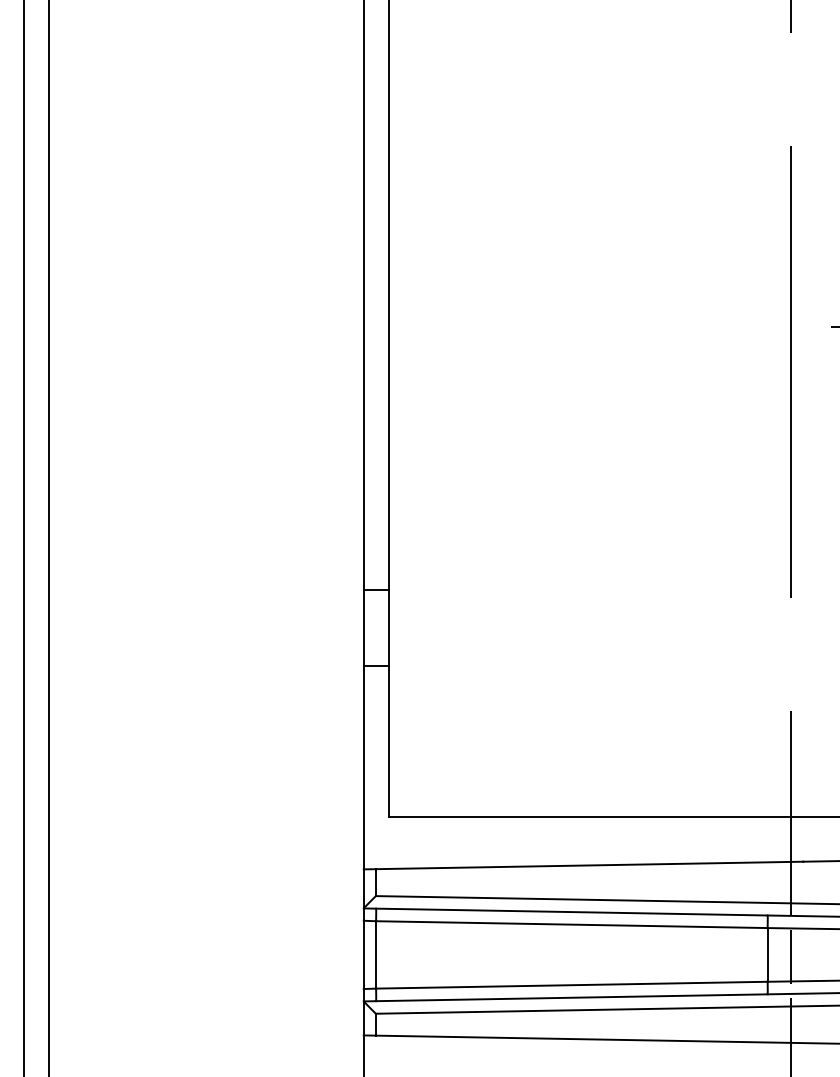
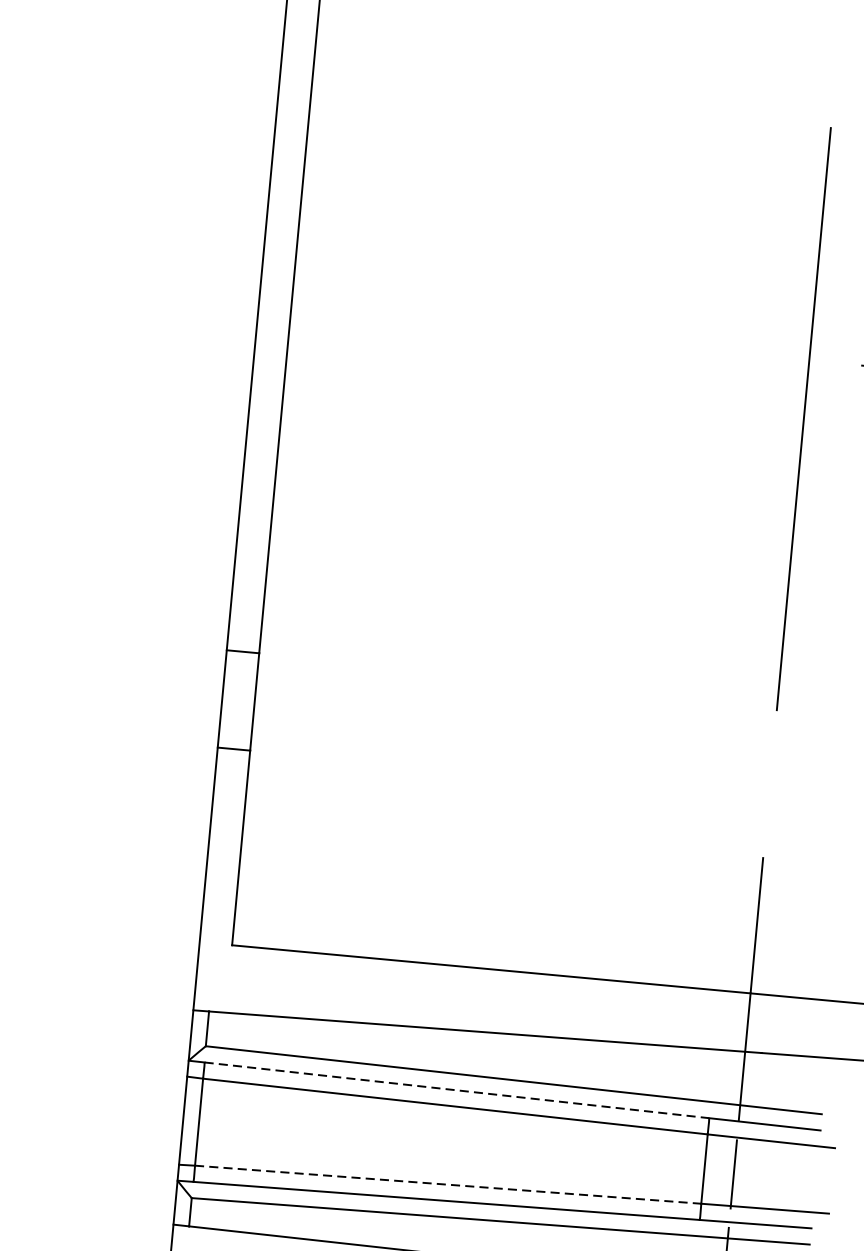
line: (571, 912) -> (456, 1090), solid -> dashed
line: (571, 985) -> (447, 1185), solid -> dashed

